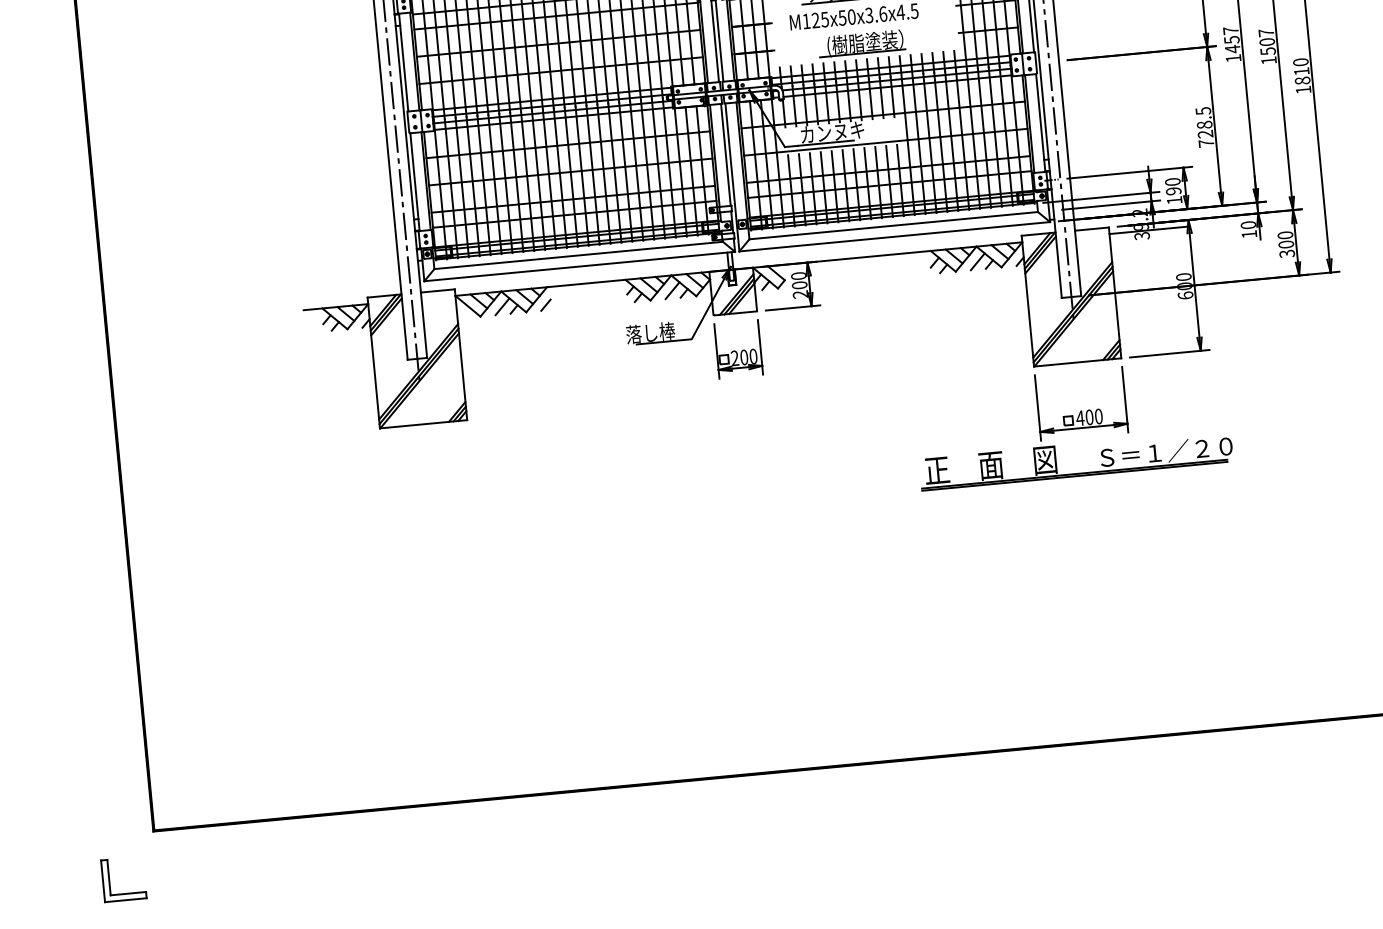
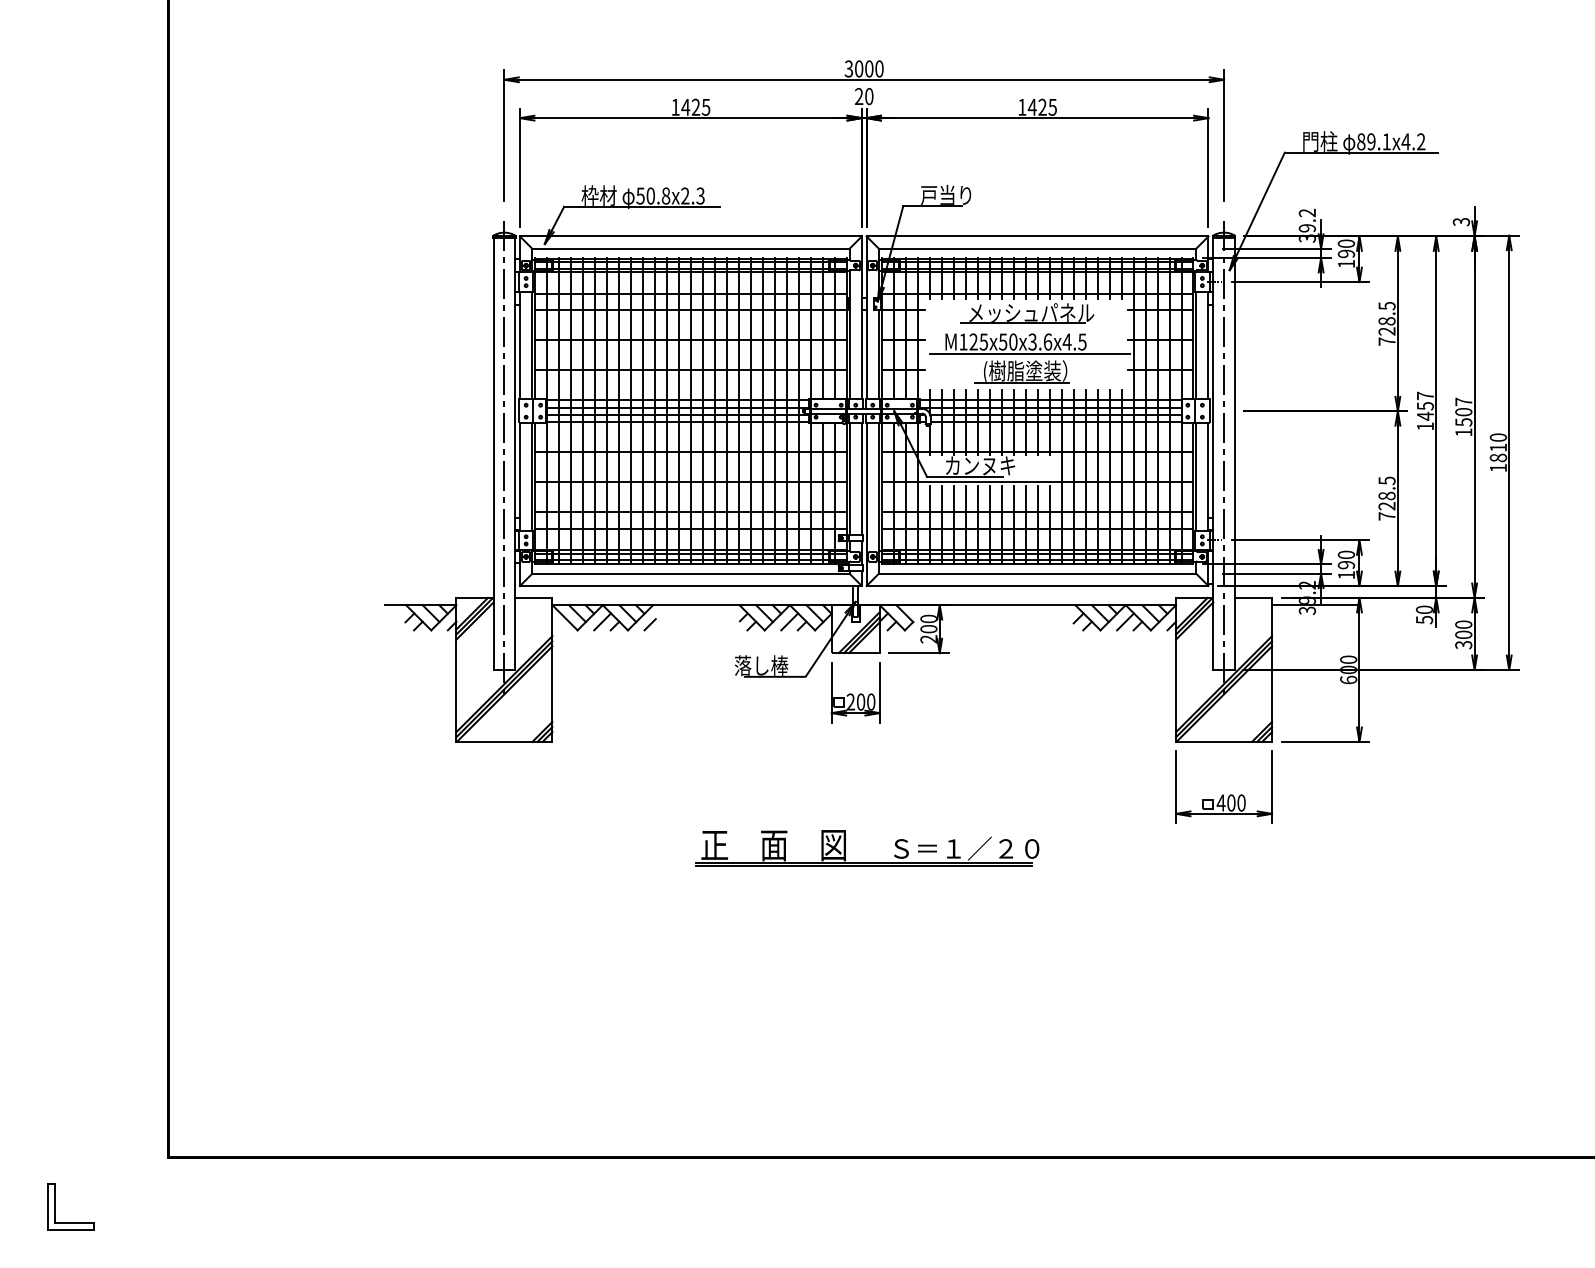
line: (867, 26) -> (1029, 353), added
text: (1249, 233) -> (1424, 619), 10 -> 50
part: (1077, 473) -> (867, 862), moved
part: (109, 880) -> (55, 1206), moved

